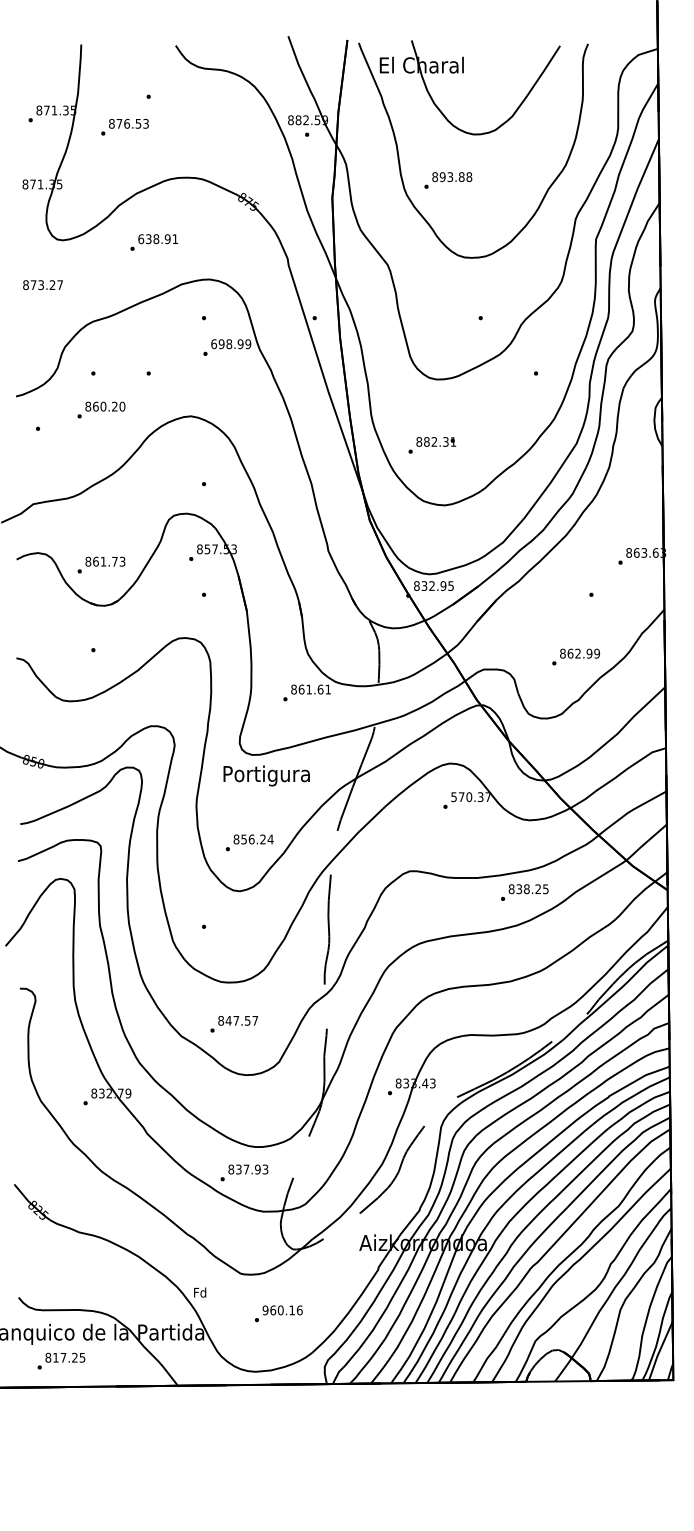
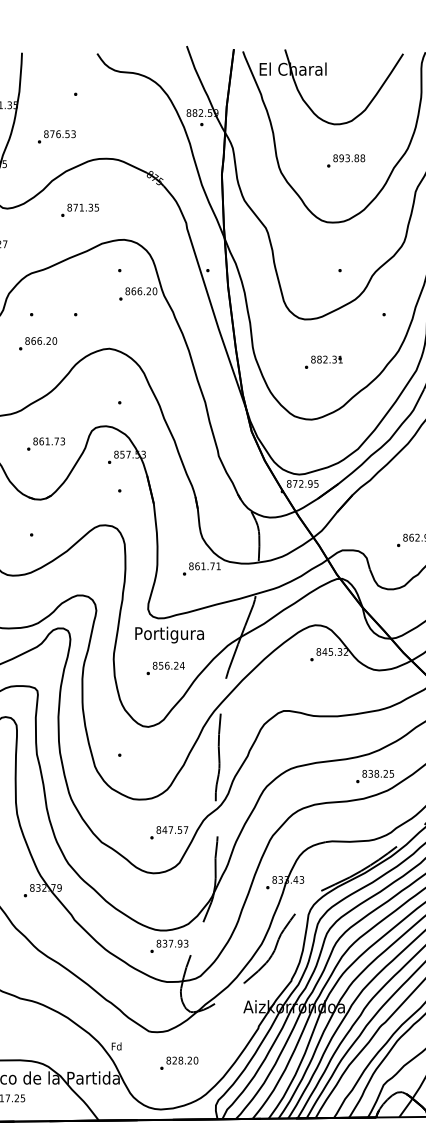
text: (124, 126) -> (56, 136), moved
text: (448, 180) -> (346, 160), moved
text: (158, 239) -> (83, 207), 638.91 -> 871.35
text: (230, 344) -> (140, 291), 698.99 -> 866.20
text: (103, 406) -> (39, 340), 860.20 -> 866.20
text: (432, 445) -> (323, 362), moved
text: (101, 564) -> (46, 443), moved
text: (424, 585) -> (295, 483), 832.95 -> 872.95
text: (320, 689) -> (212, 566), 861.61 -> 861.71
text: (470, 797) -> (331, 652), 570.37 -> 845.32
text: (249, 842) -> (165, 668), moved
text: (524, 892) -> (374, 776), moved
text: (233, 1024) -> (168, 832), moved
text: (244, 1172) -> (169, 946), moved
text: (282, 1310) -> (182, 1060), 960.16 -> 828.20

